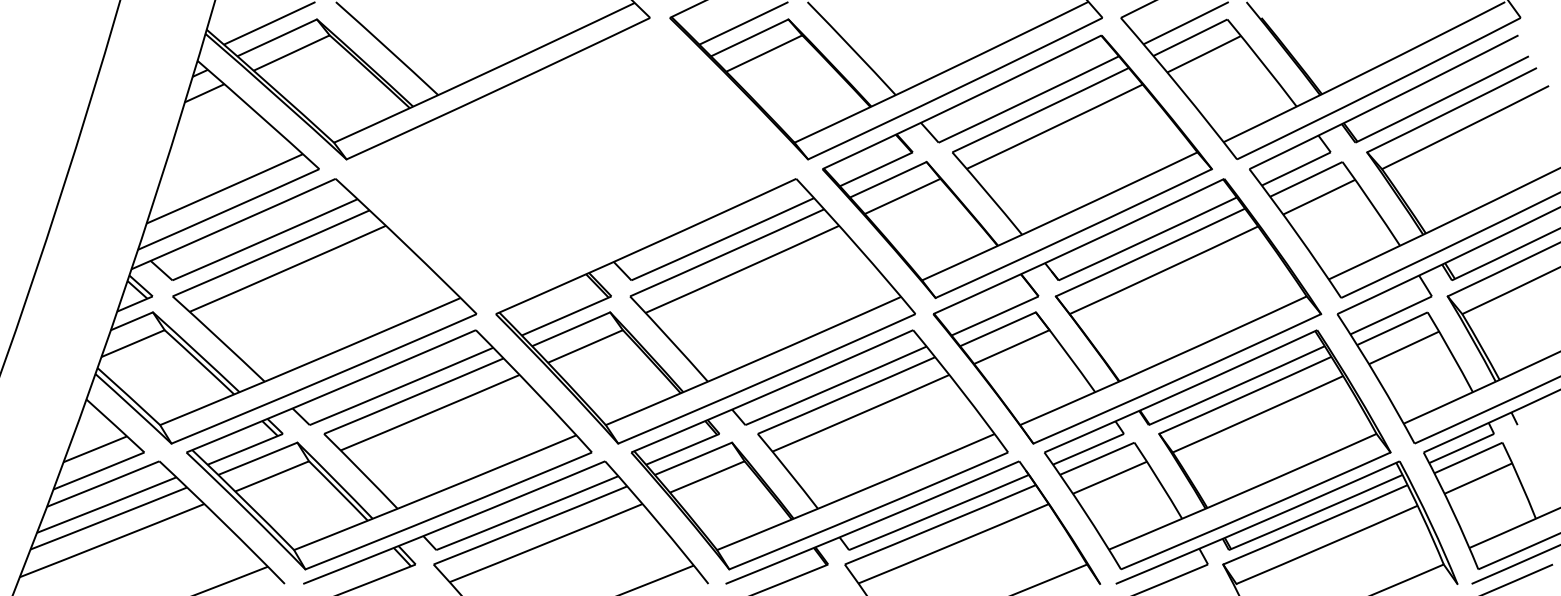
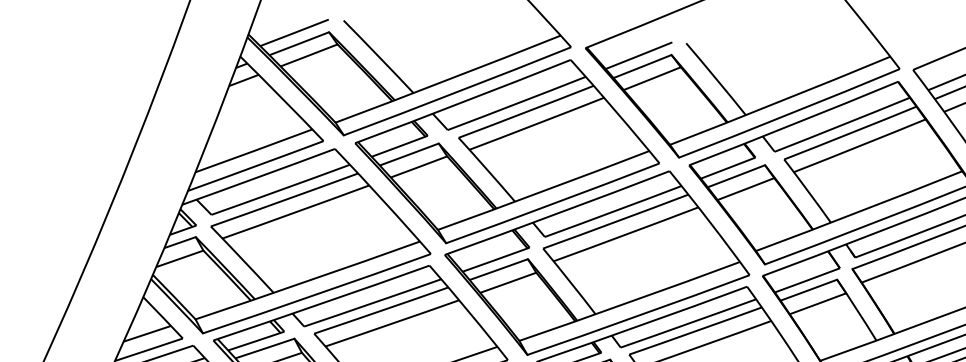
part: (572, 166) -> (507, 151), added

